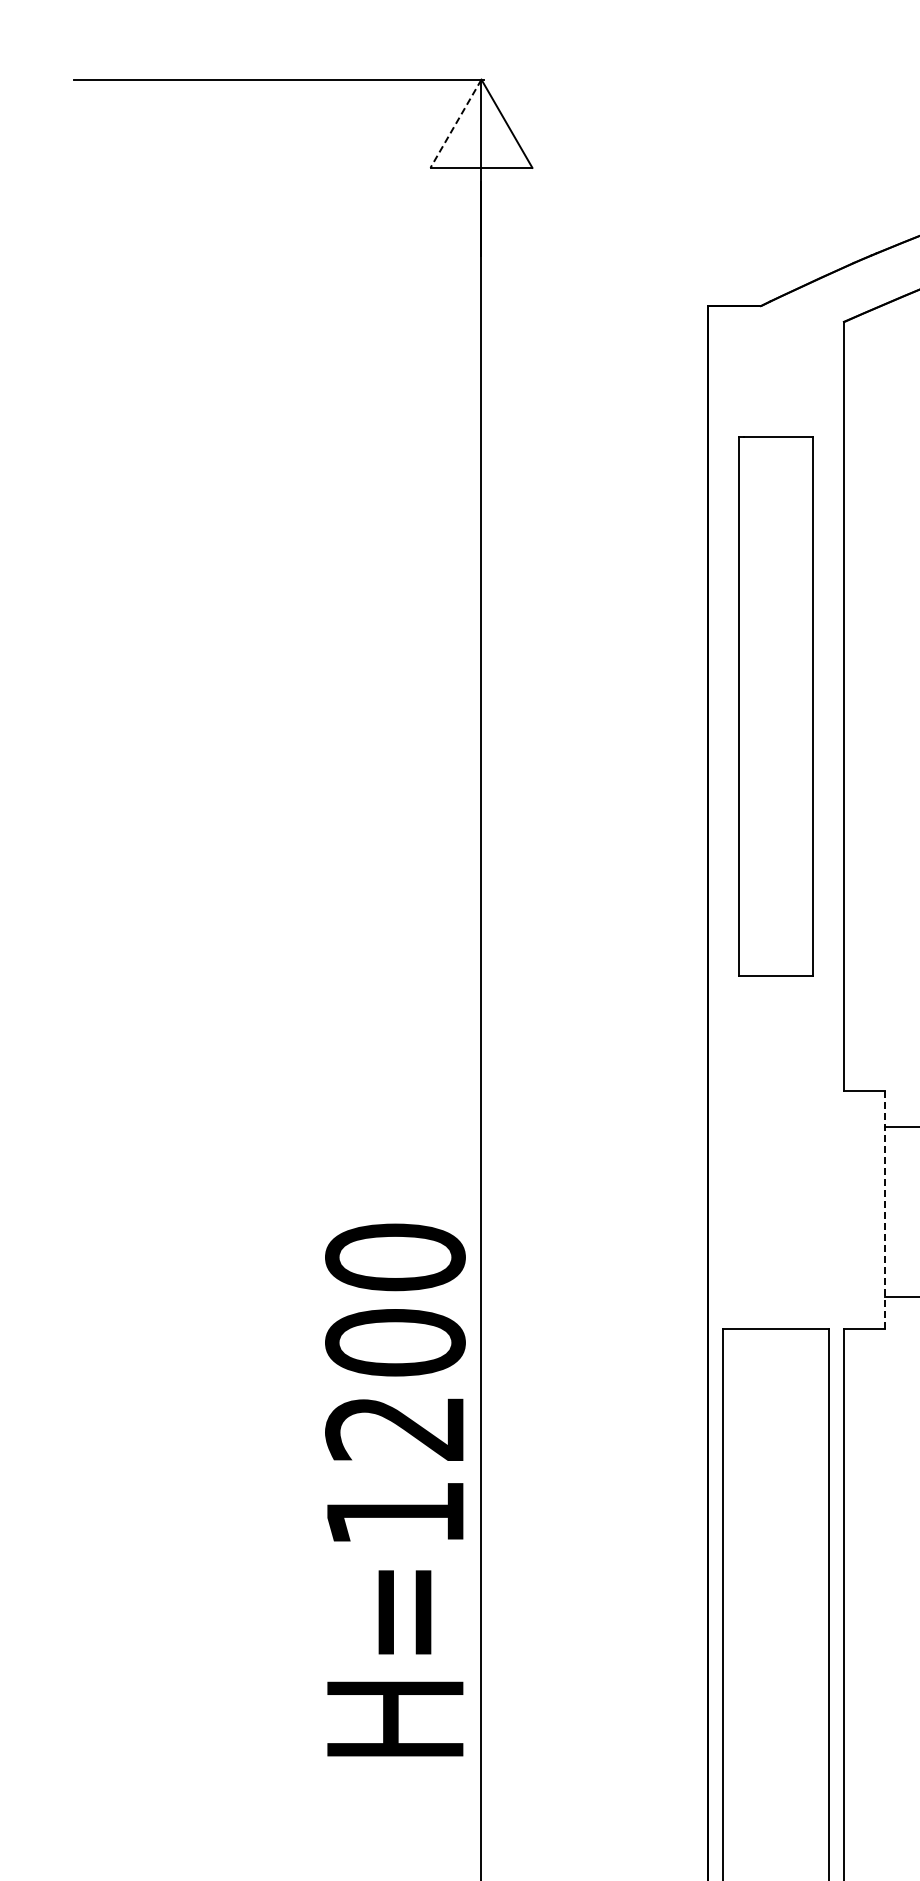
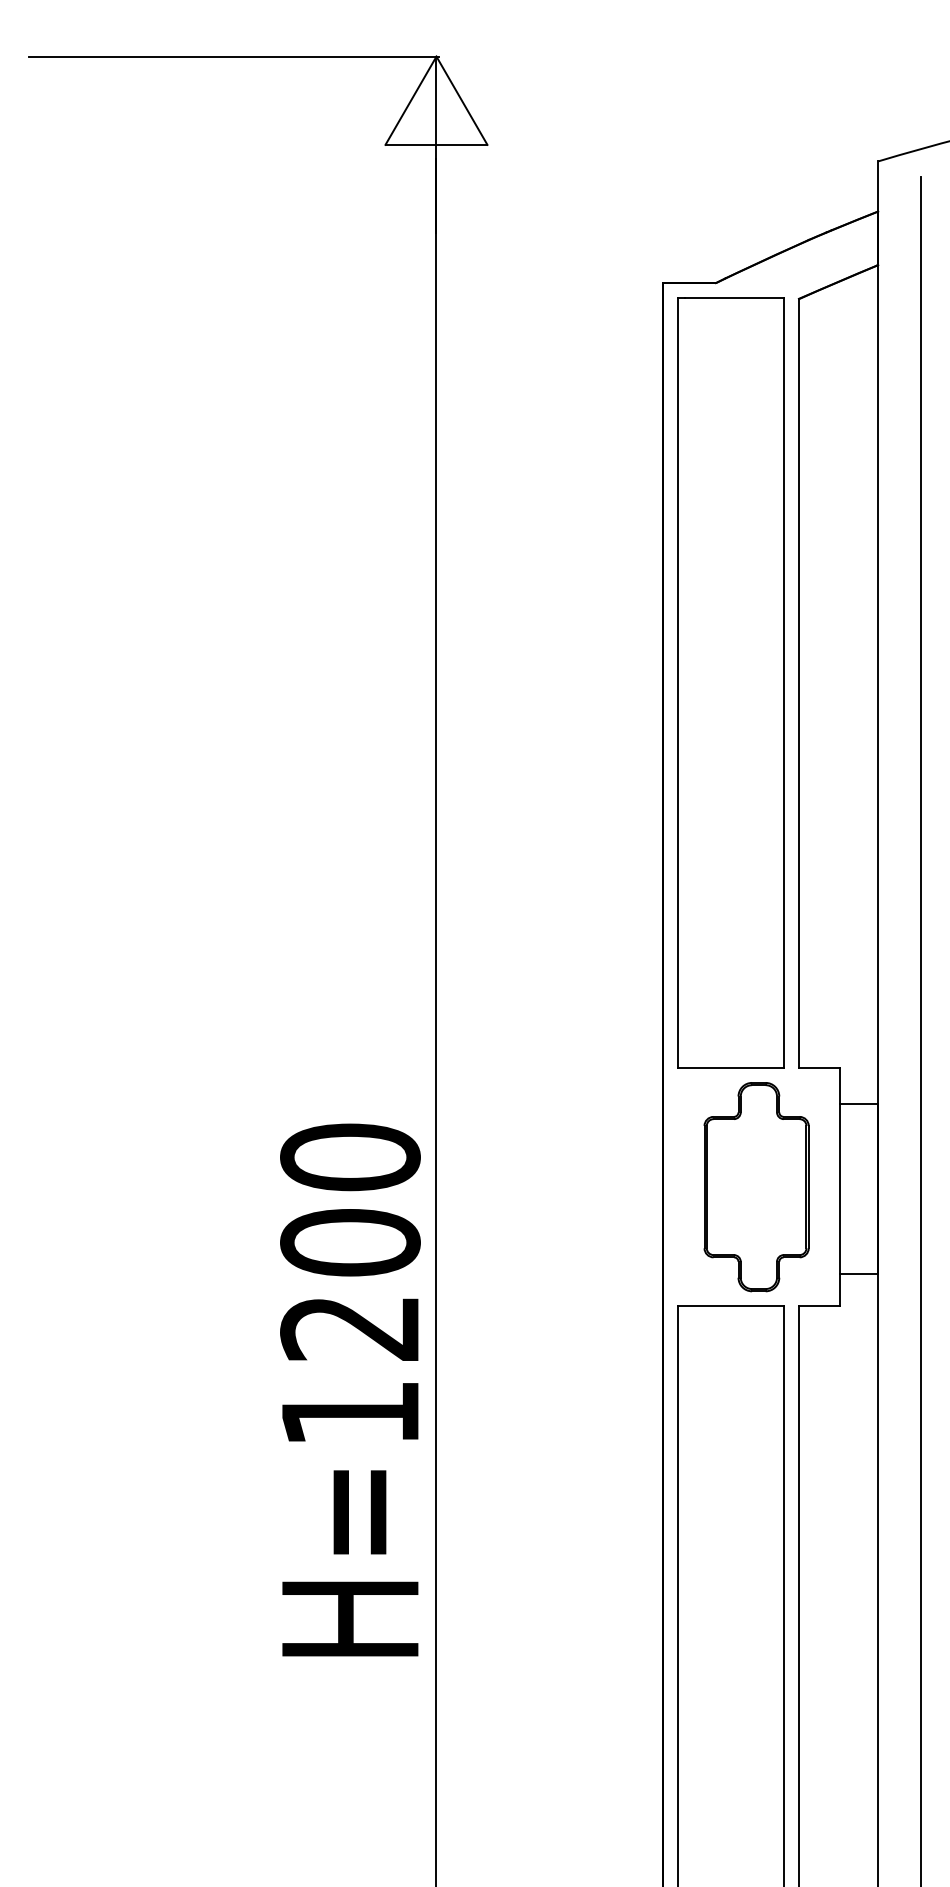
line: (456, 123) -> (411, 100), dashed -> solid
part: (775, 705) -> (730, 682), size x1.43
part: (801, 1210) -> (756, 1187), added
line: (885, 1210) -> (840, 1187), dashed -> solid
text: (395, 1489) -> (350, 1389), moved

